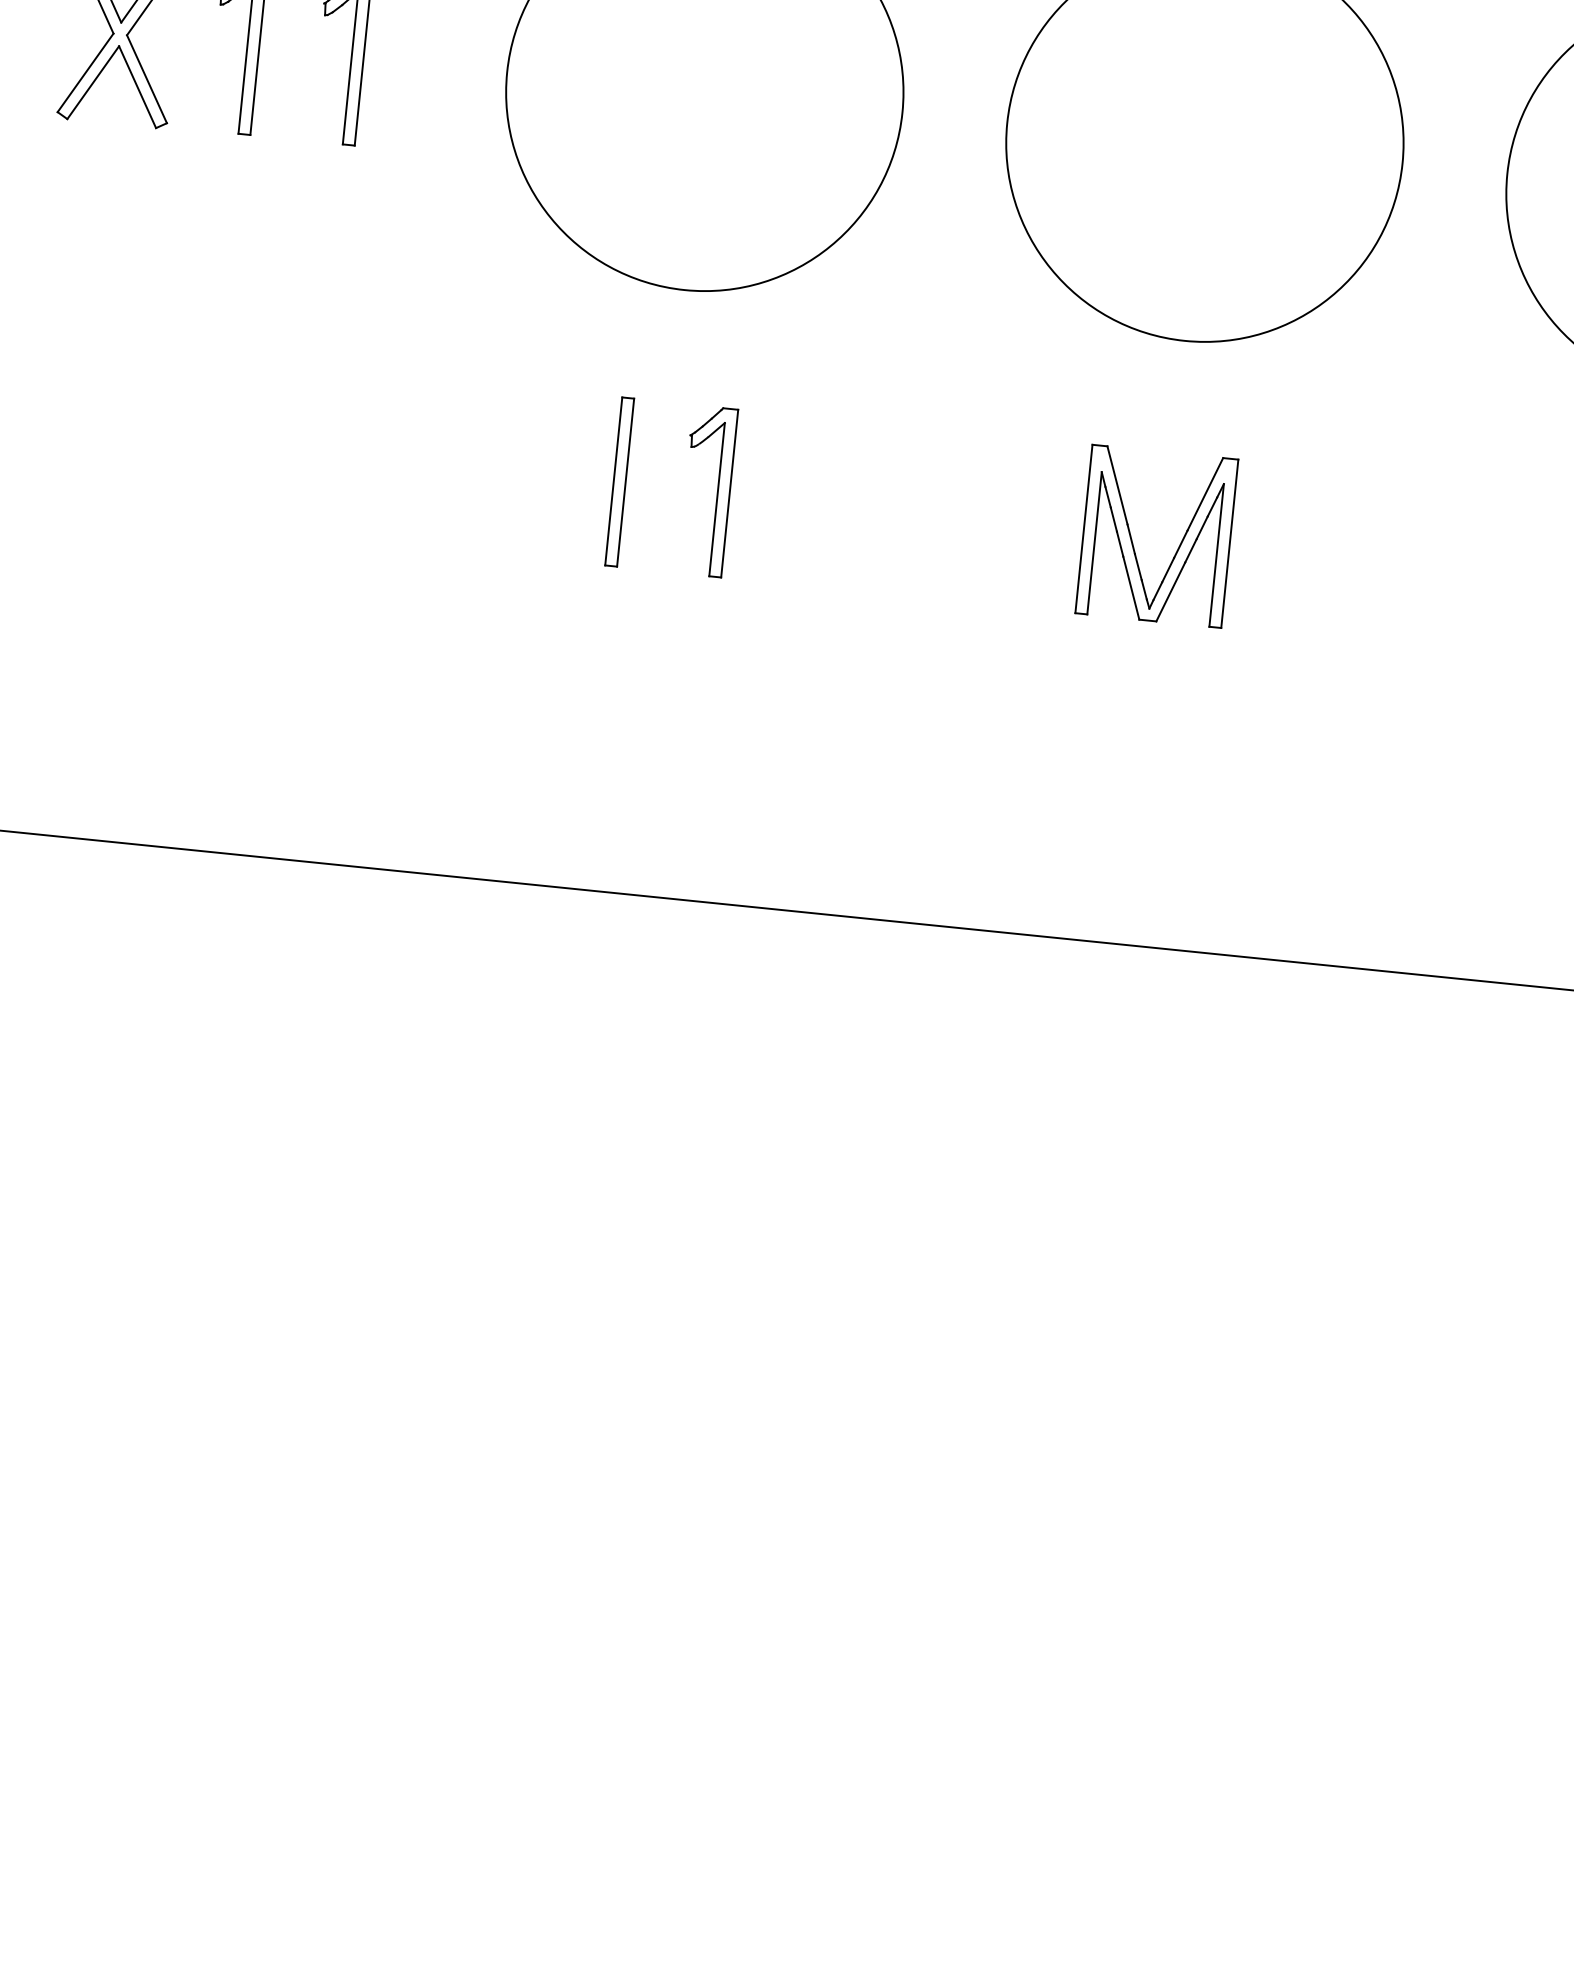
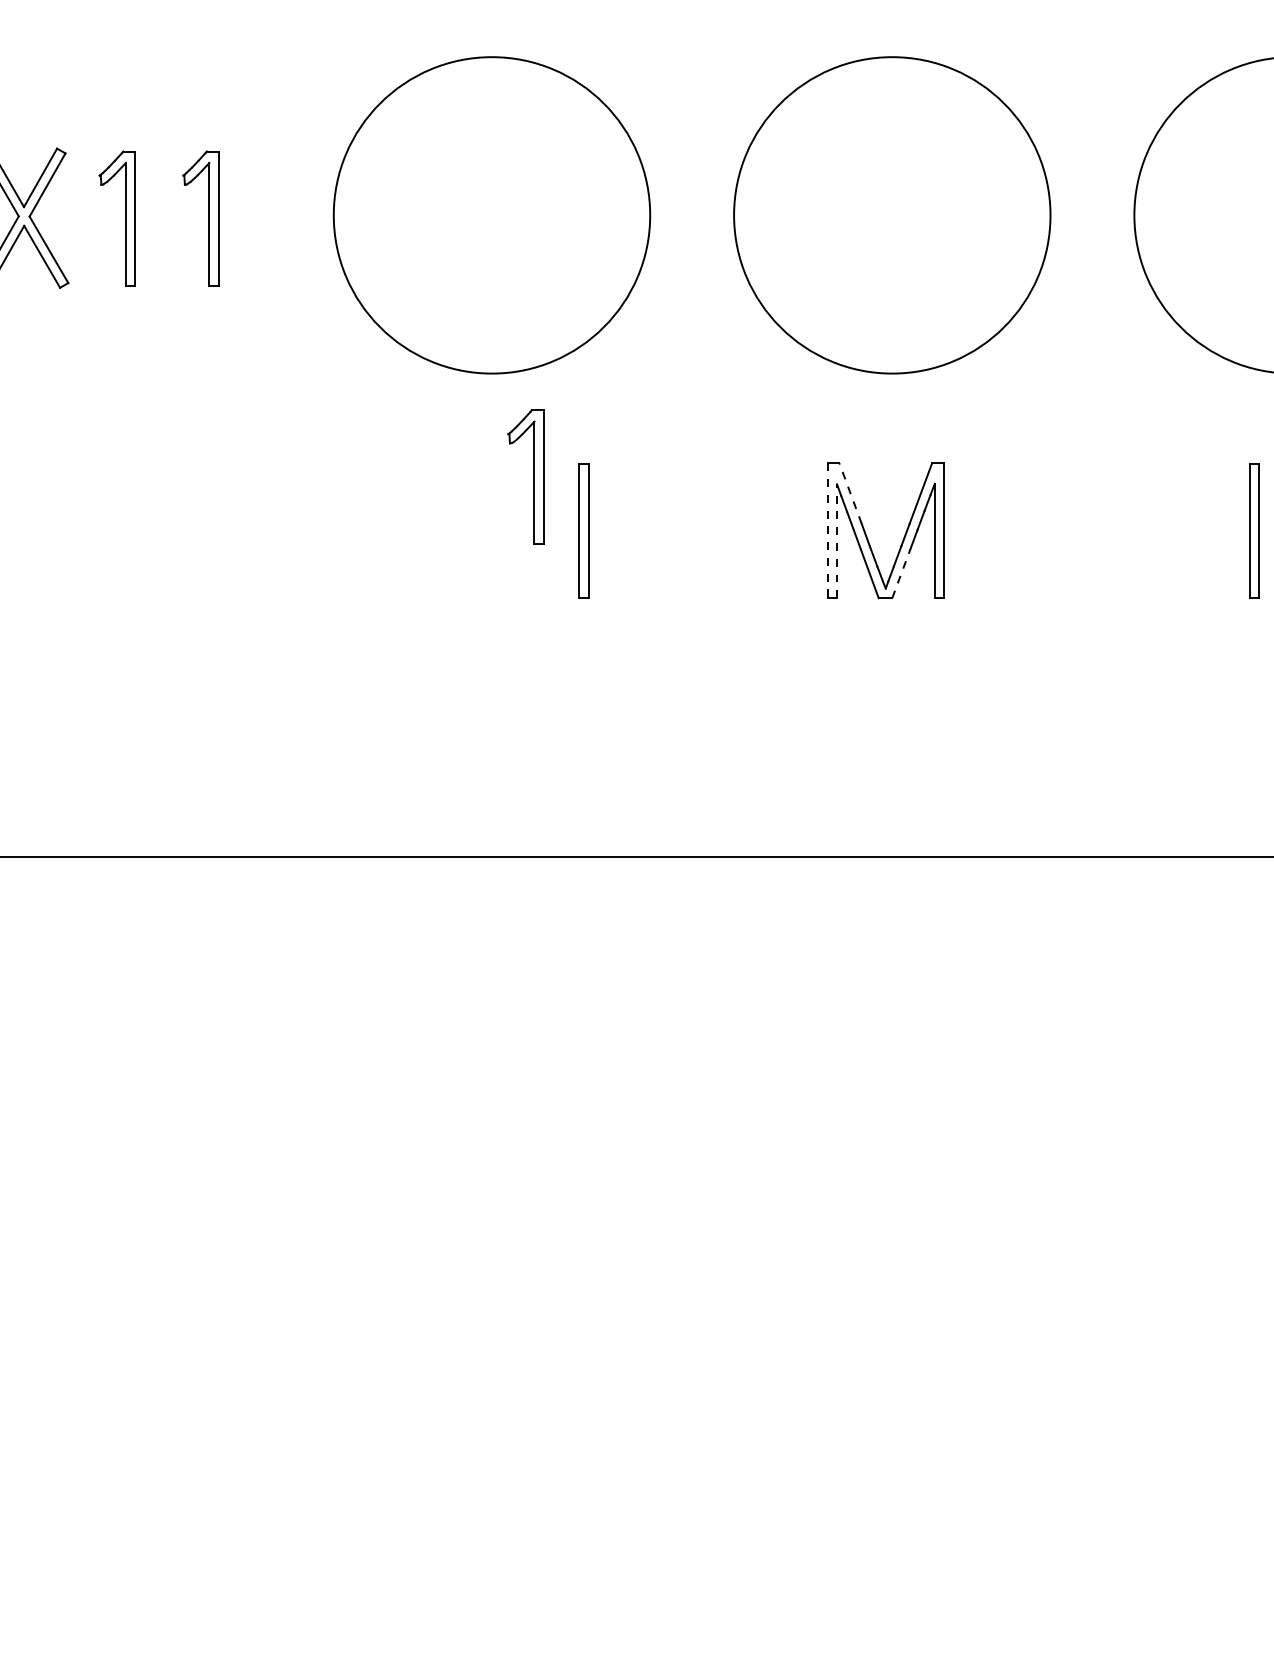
part: (619, 481) -> (583, 530), moved
line: (1117, 485) -> (850, 493), solid -> dashed
part: (716, 491) -> (533, 476), moved
line: (1083, 529) -> (827, 531), solid -> dashed
line: (1095, 543) -> (837, 541), solid -> dashed
line: (1170, 591) -> (901, 573), solid -> dashed

